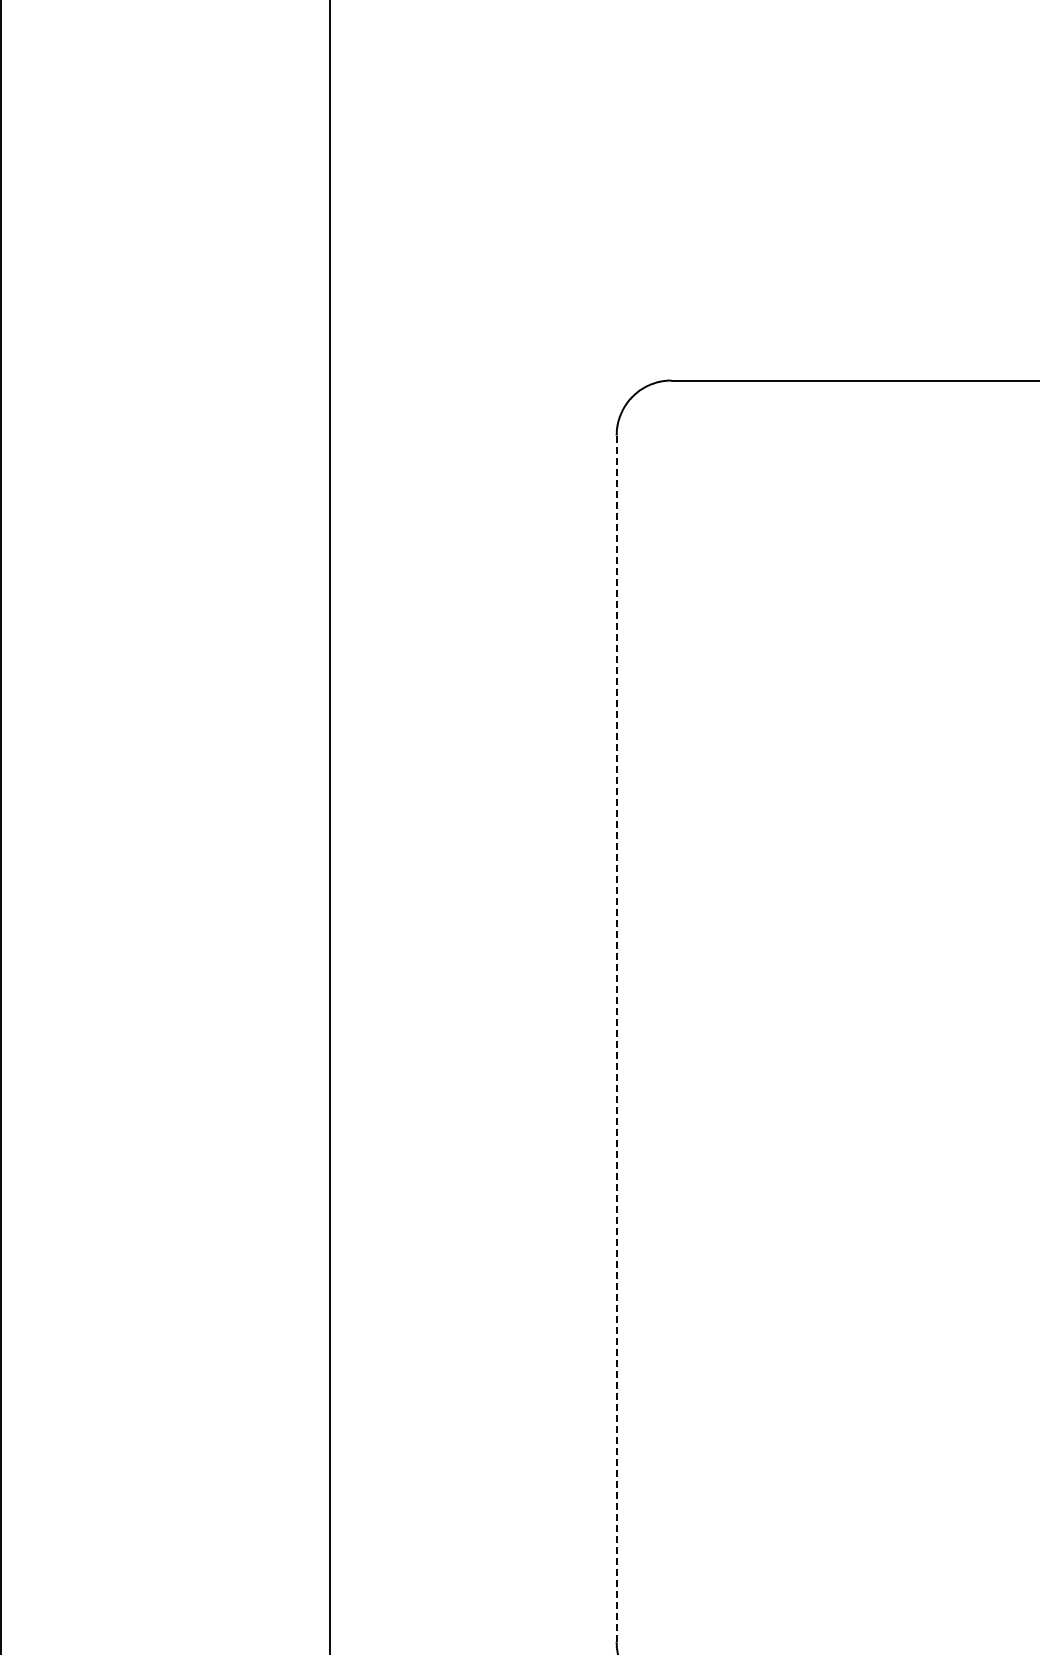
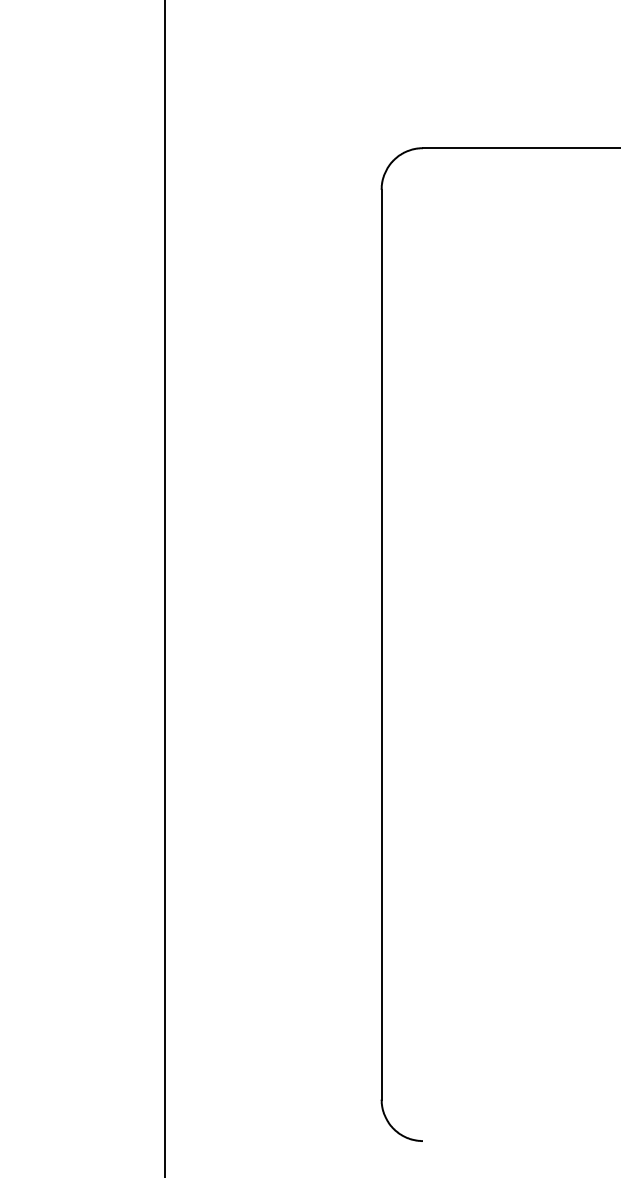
line: (616, 1038) -> (381, 644), dashed -> solid

